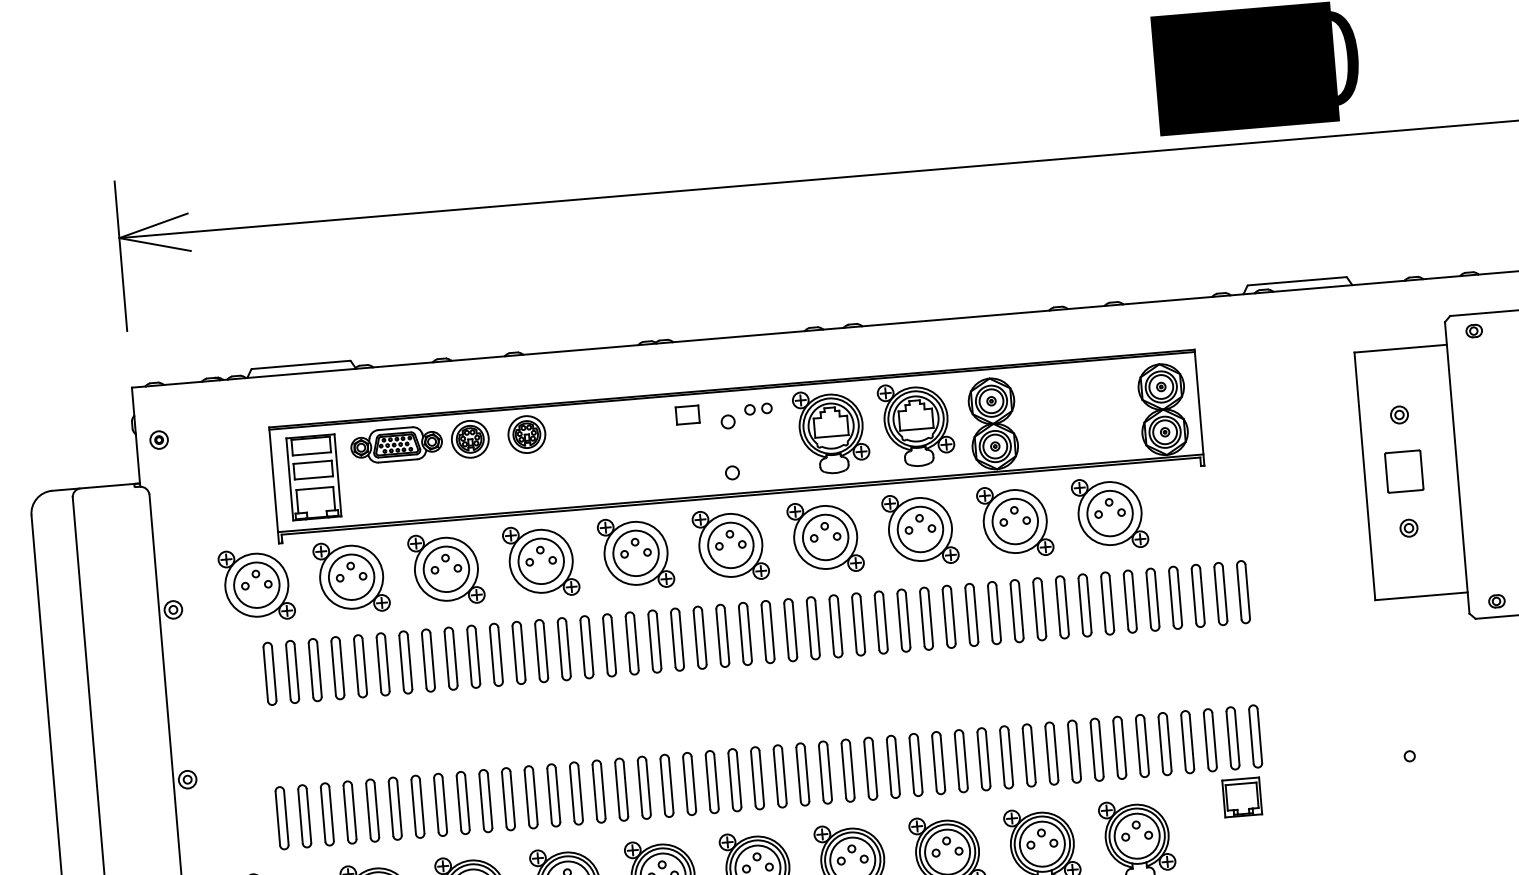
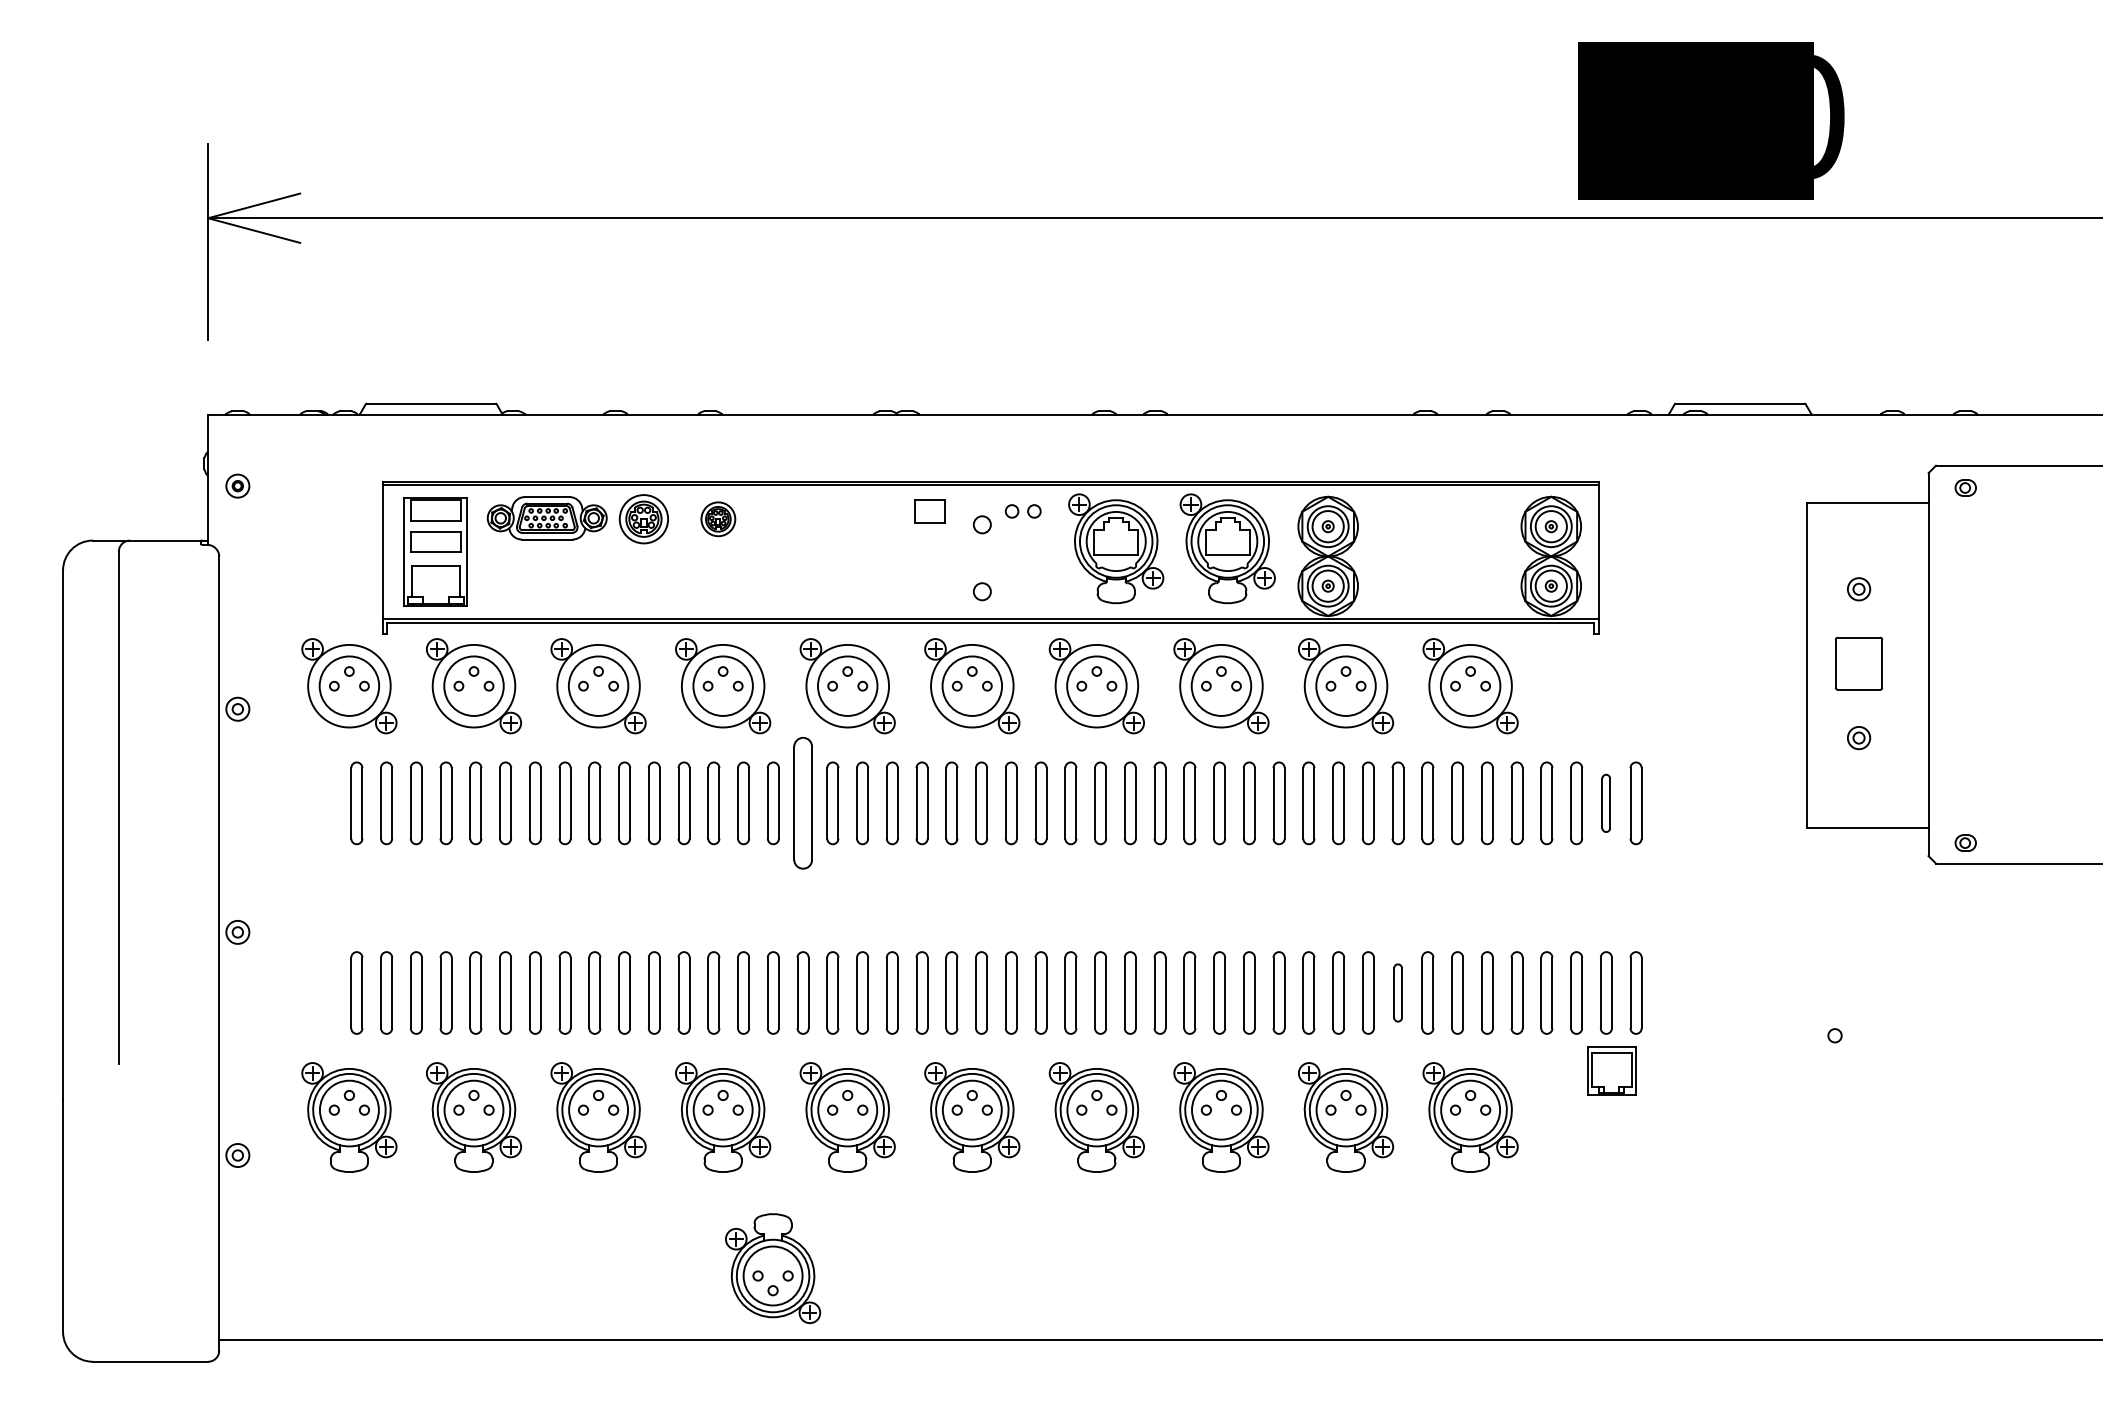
part: (527, 434) -> (718, 519), size x0.7
part: (1220, 594) -> (1605, 803), size x0.7
part: (609, 645) -> (802, 803), size x1.6
part: (1074, 751) -> (1397, 992), size x0.7

